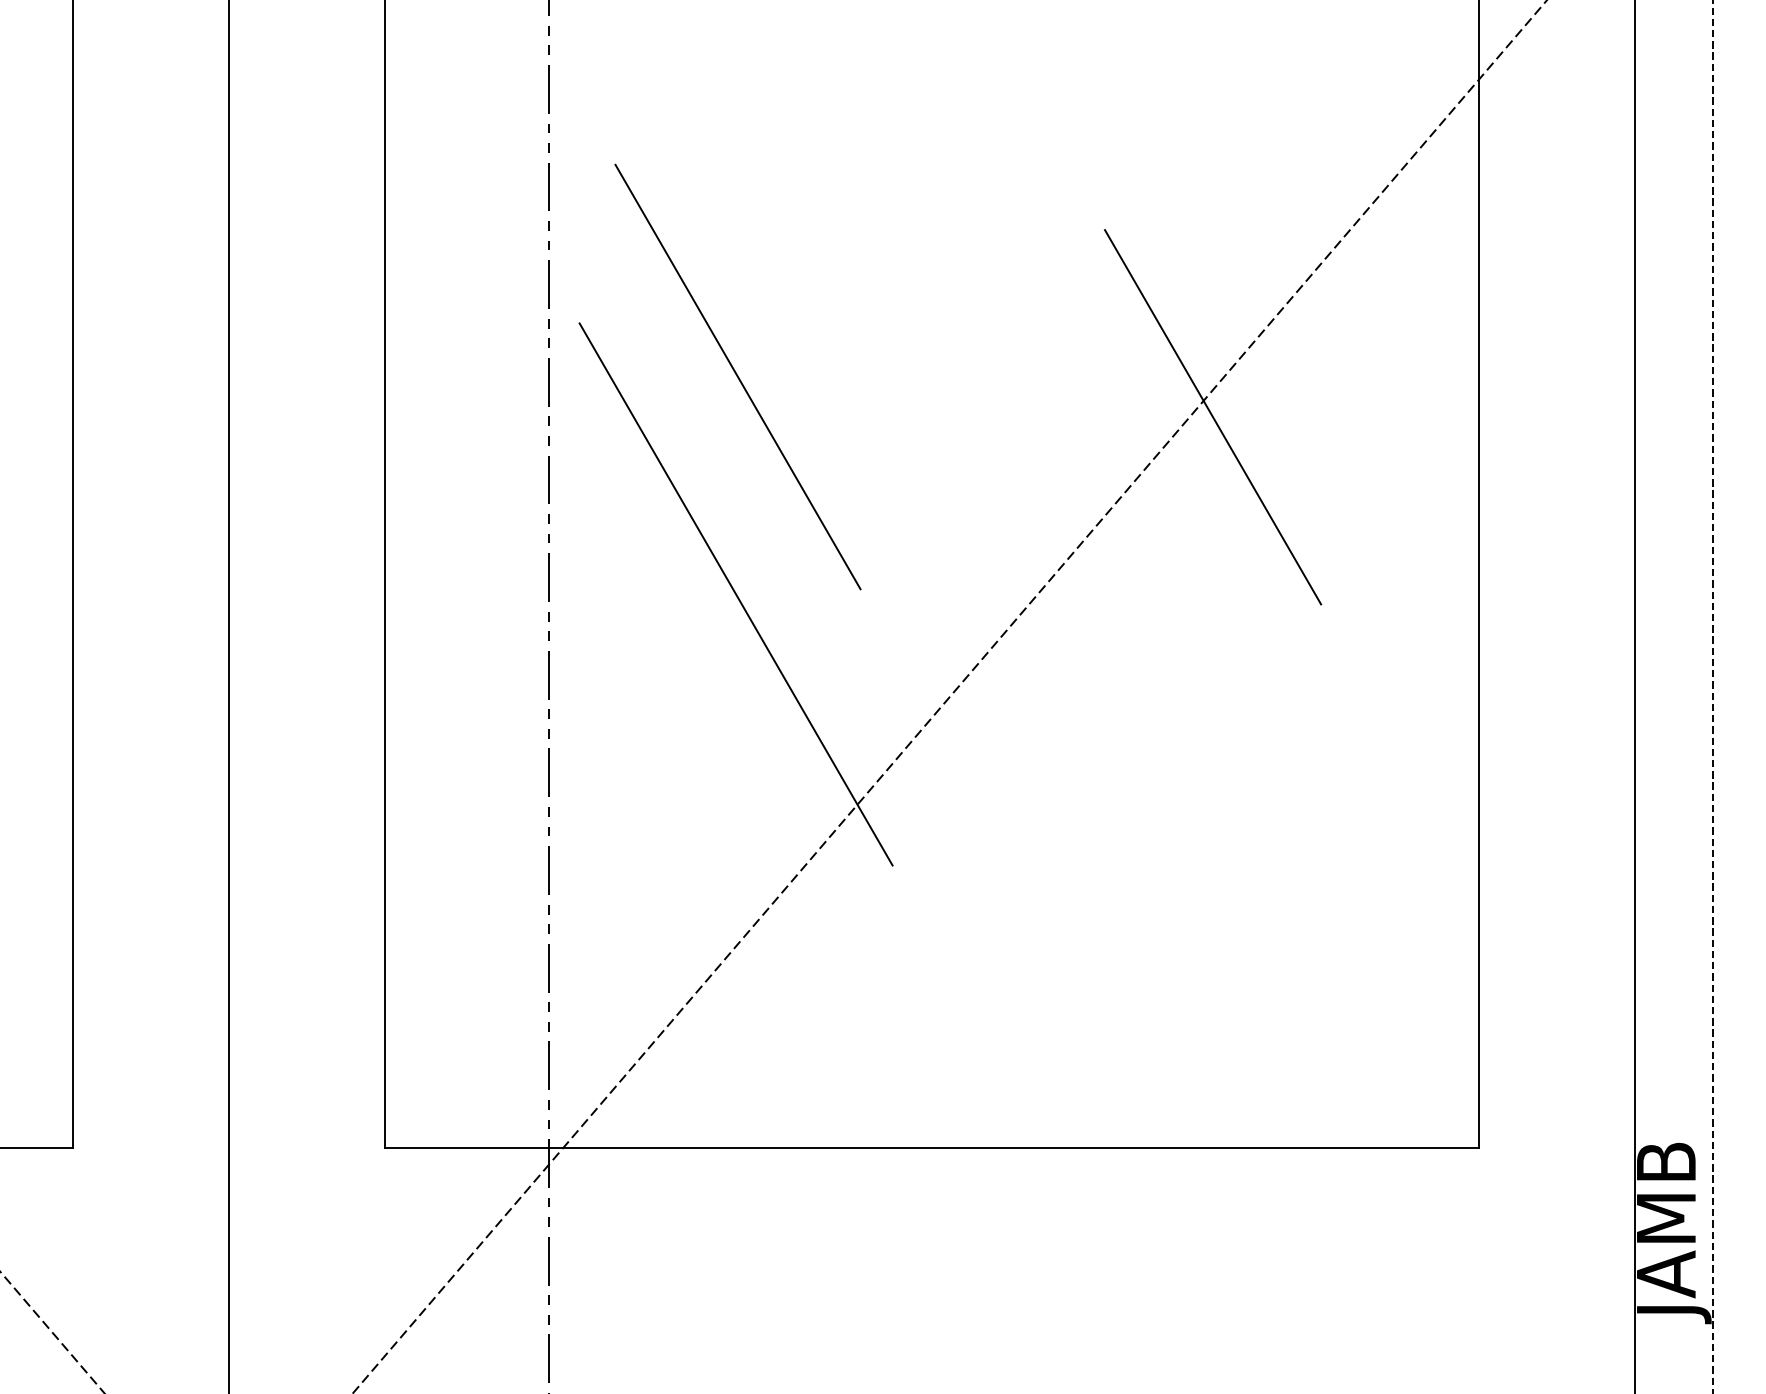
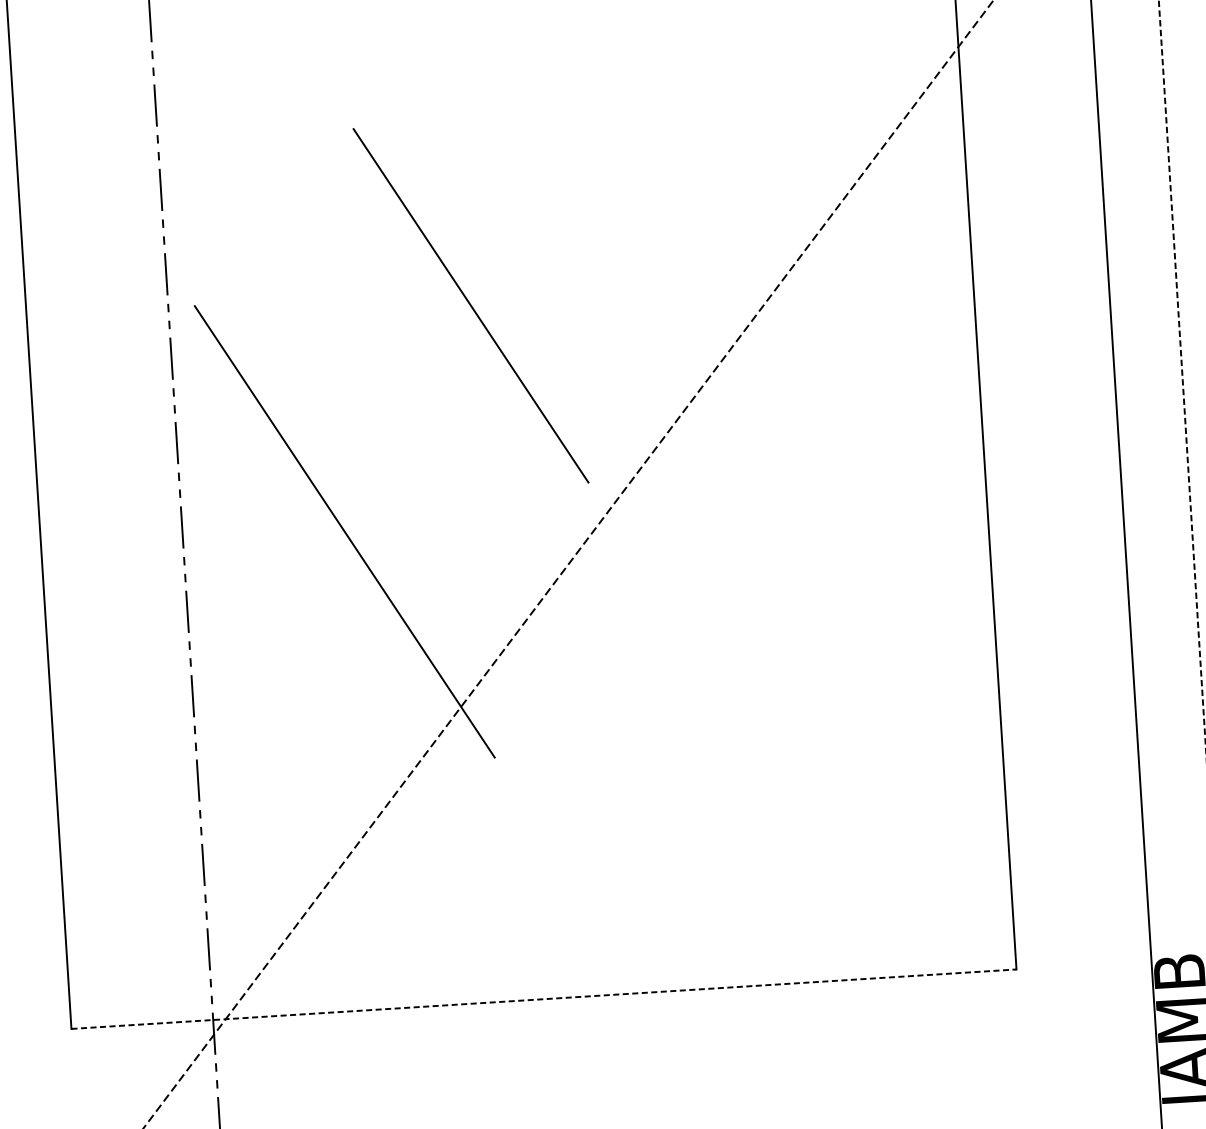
line: (737, 376) -> (470, 305), moved
line: (1213, 417) -> (747, 352), removed
line: (931, 1147) -> (543, 999), solid -> dashed

